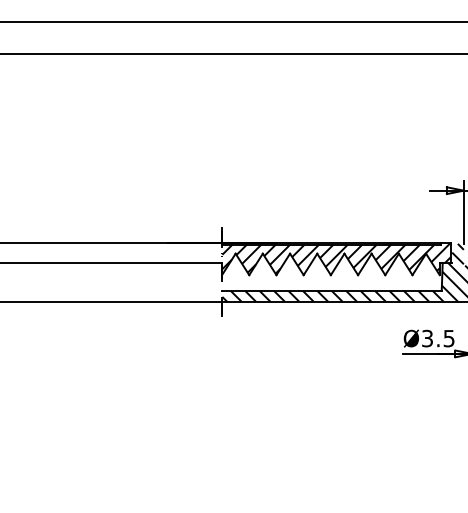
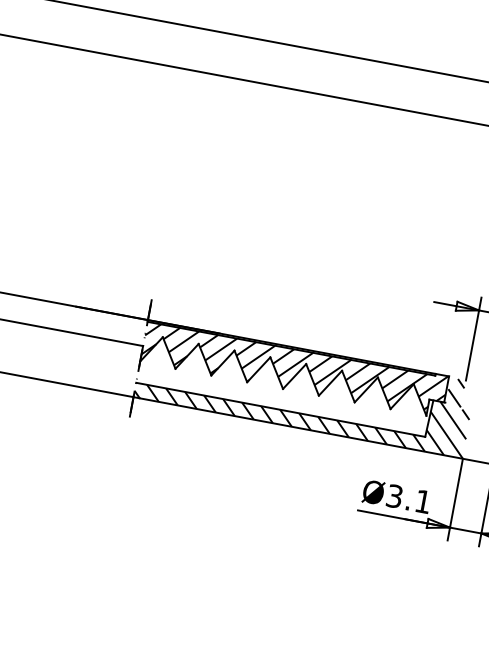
text: (448, 338) -> (422, 501), Ø3.5 -> Ø3.1

